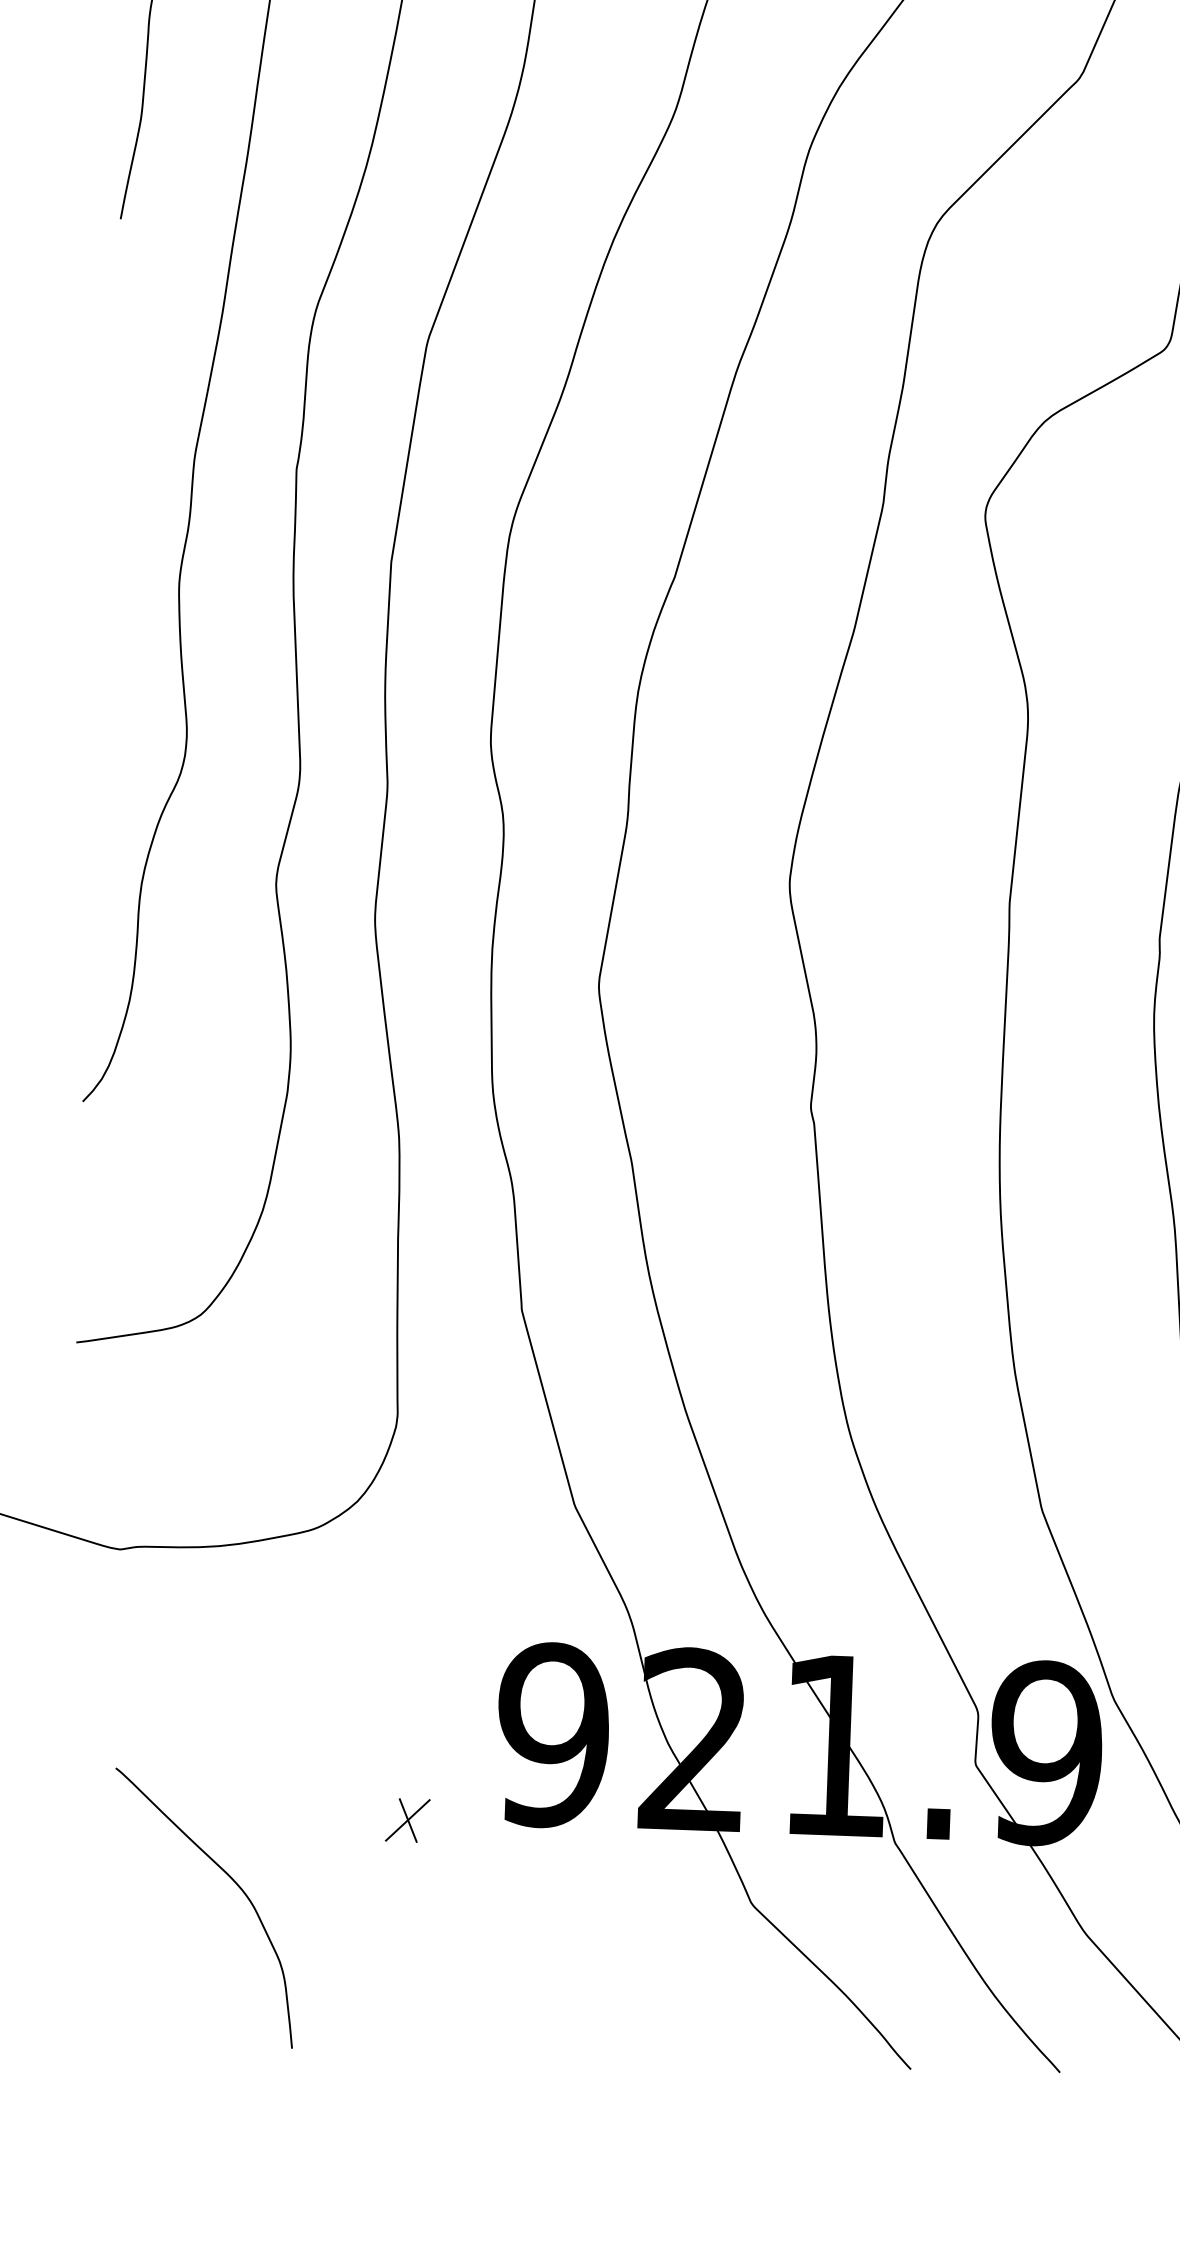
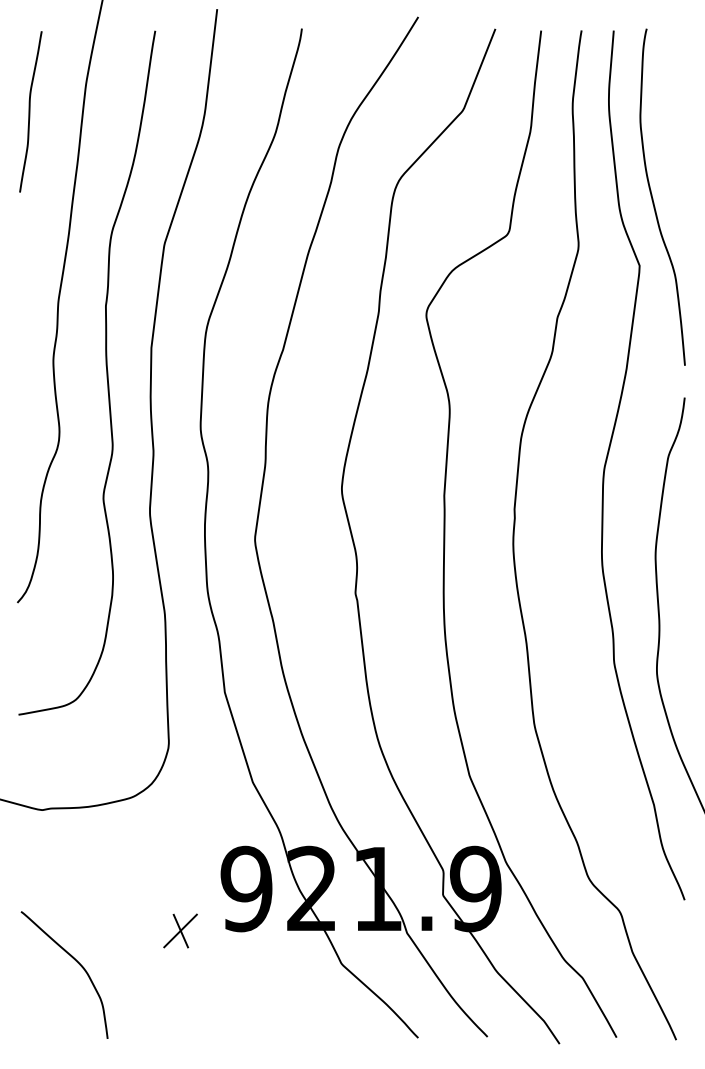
part: (407, 1819) -> (180, 930), size x1.67
curve: (228, 1879) -> (75, 961), moved

